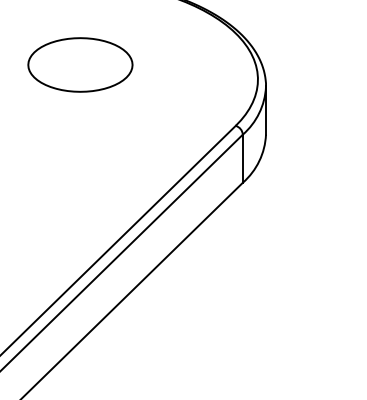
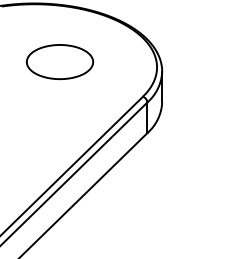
part: (81, 64) -> (60, 61), moved

